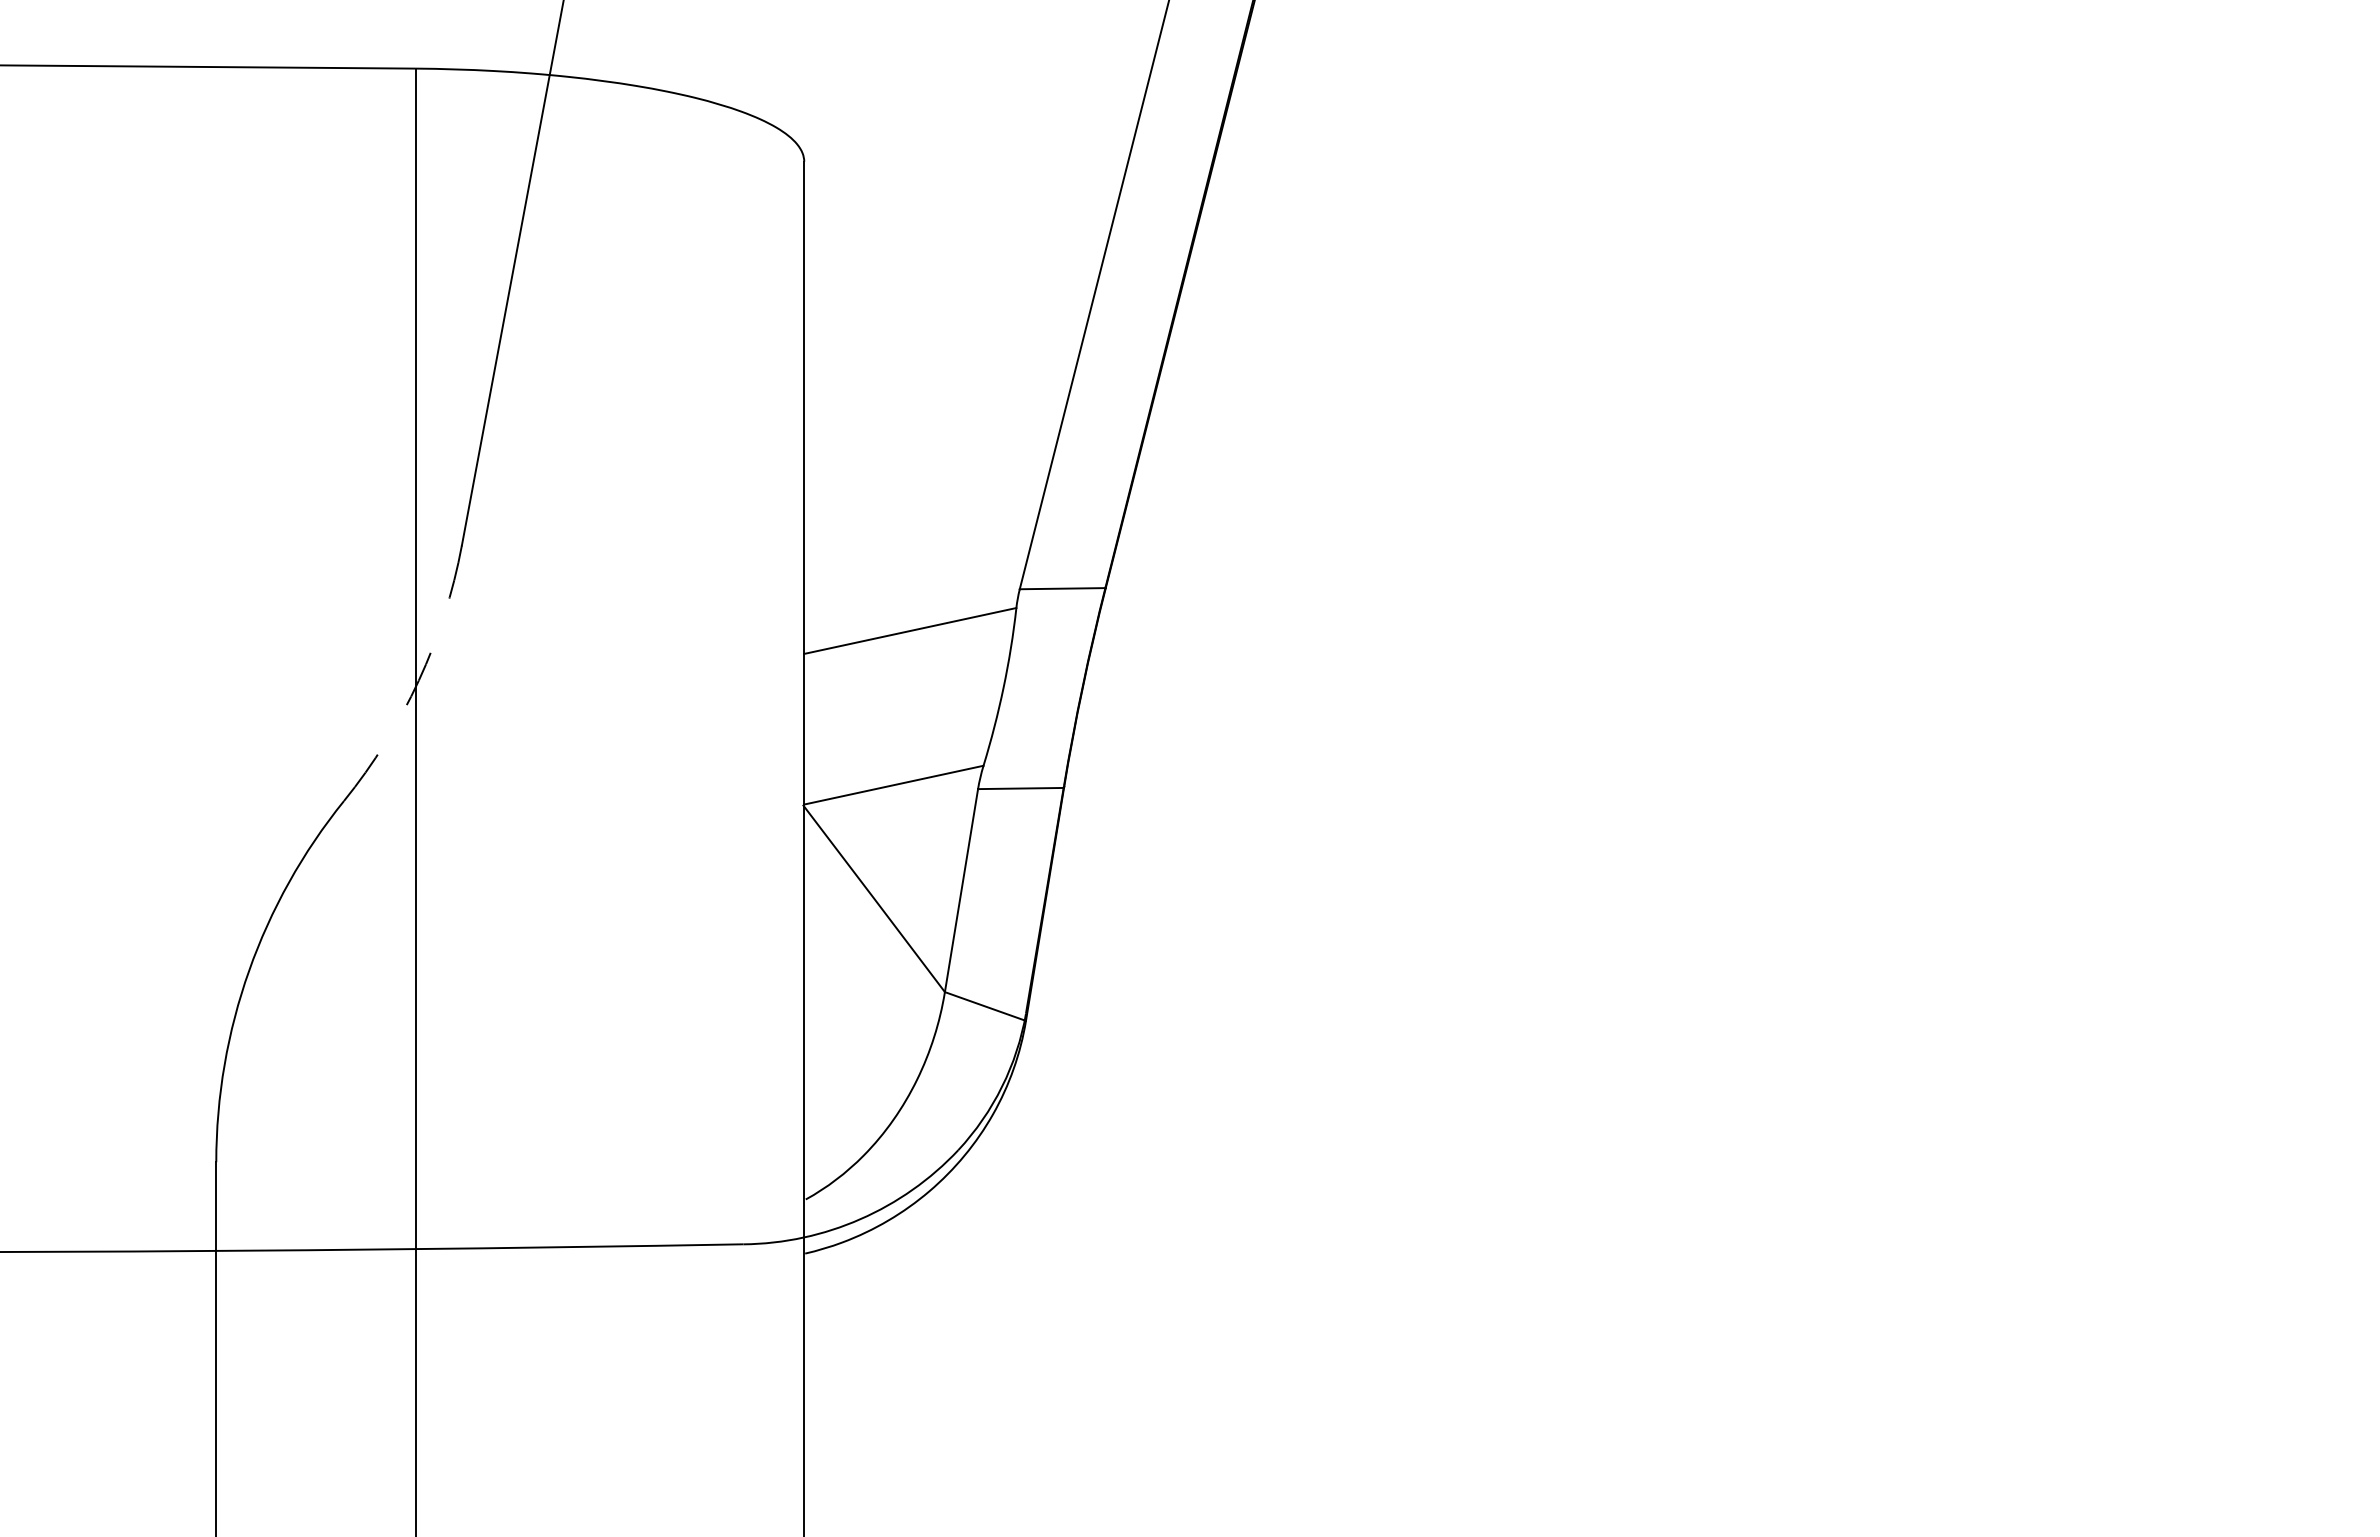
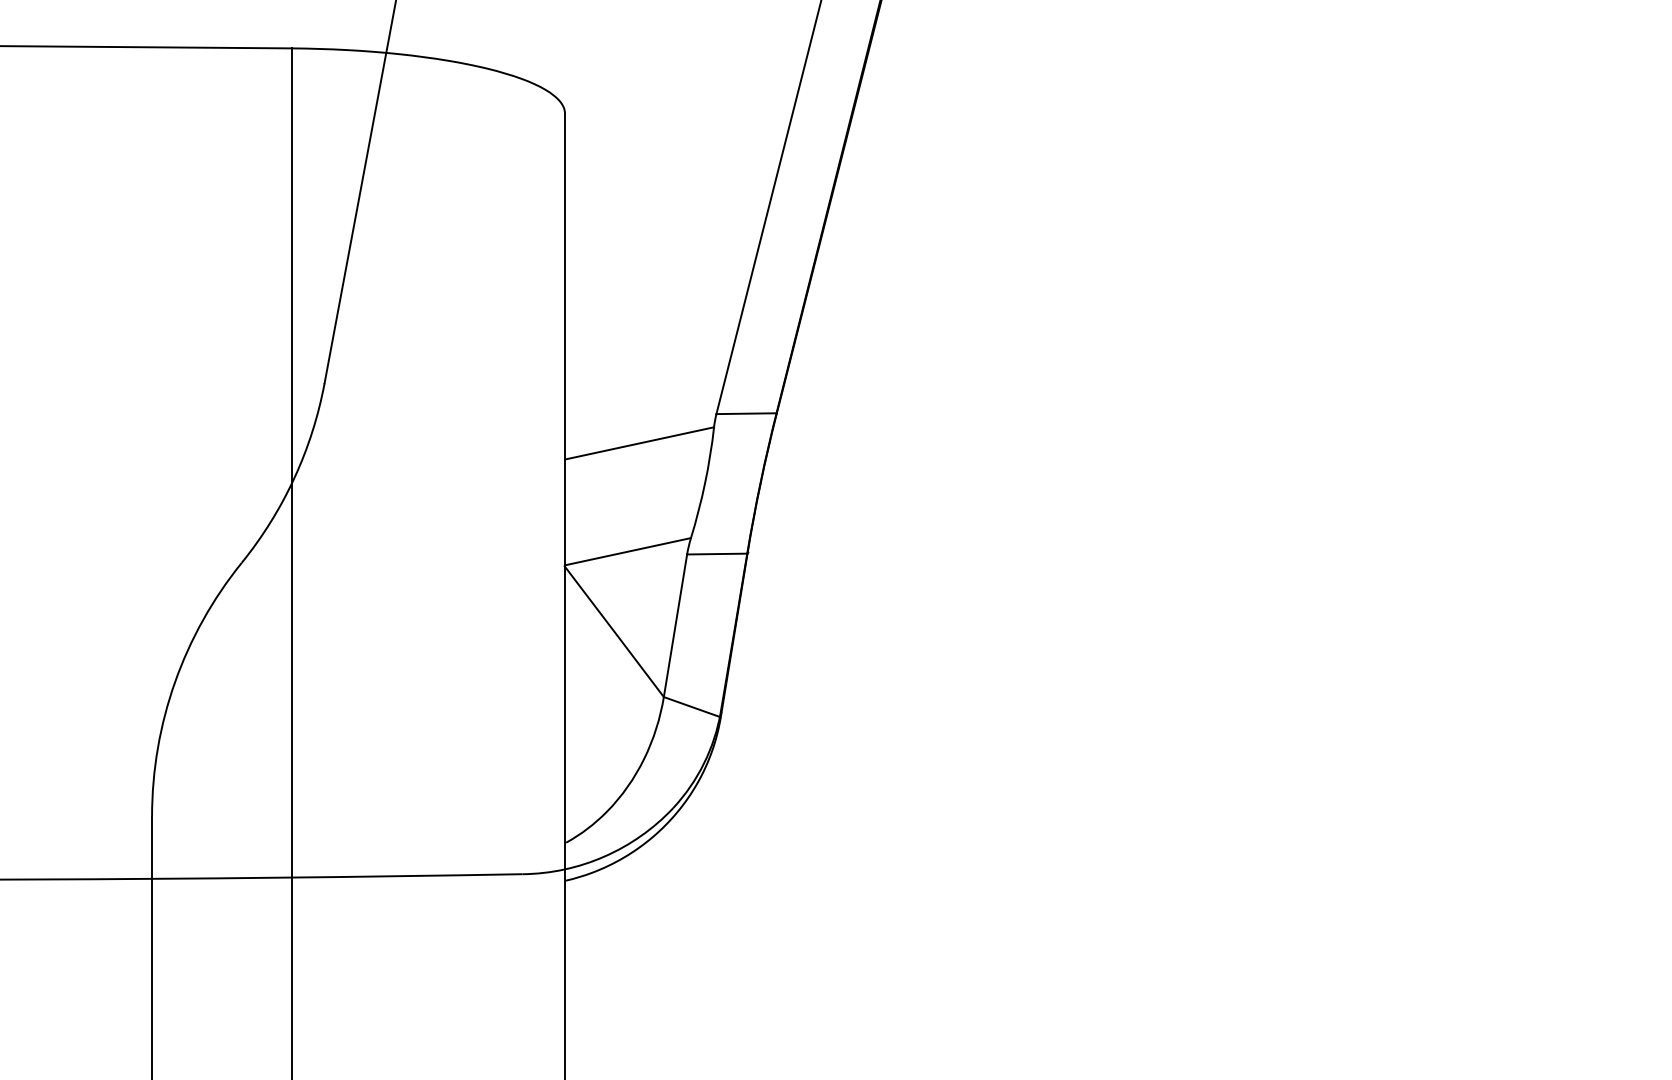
arc: (418, 680) -> (294, 478), dashed -> solid

